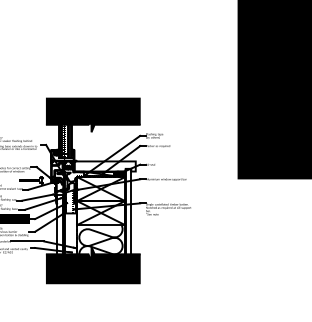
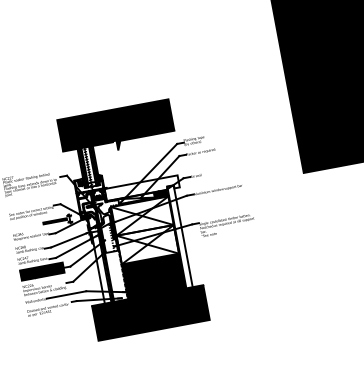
fill: (101, 243) -> (155, 280), added

